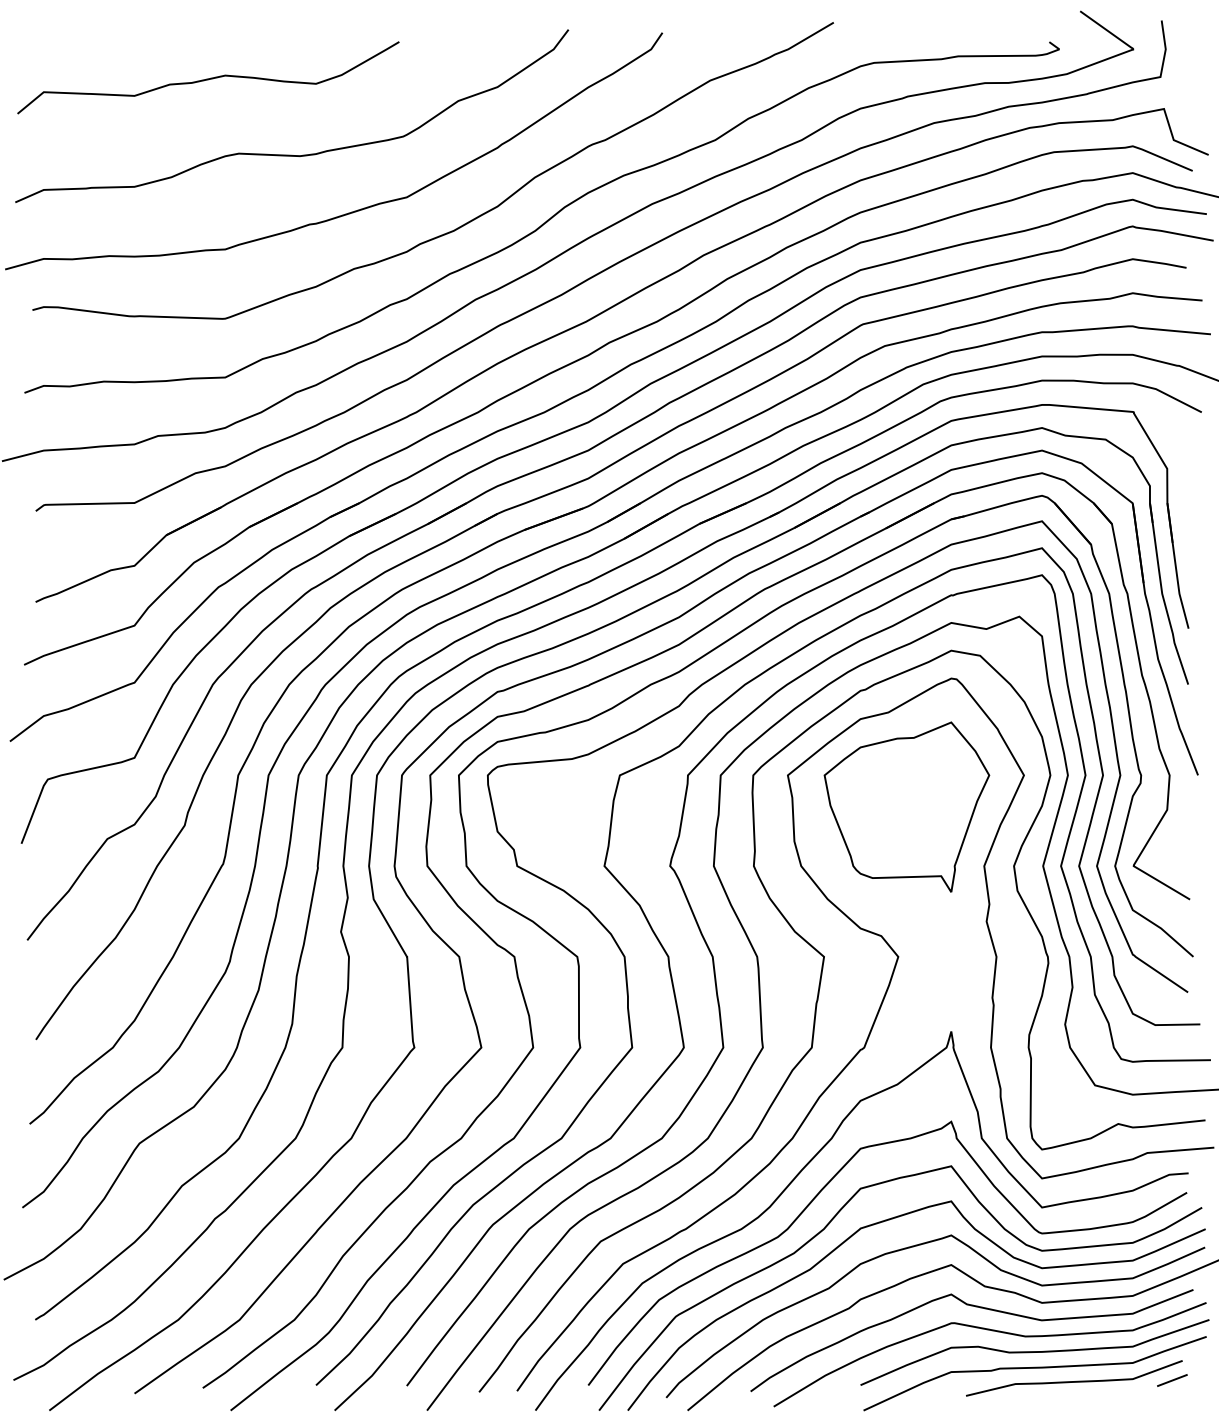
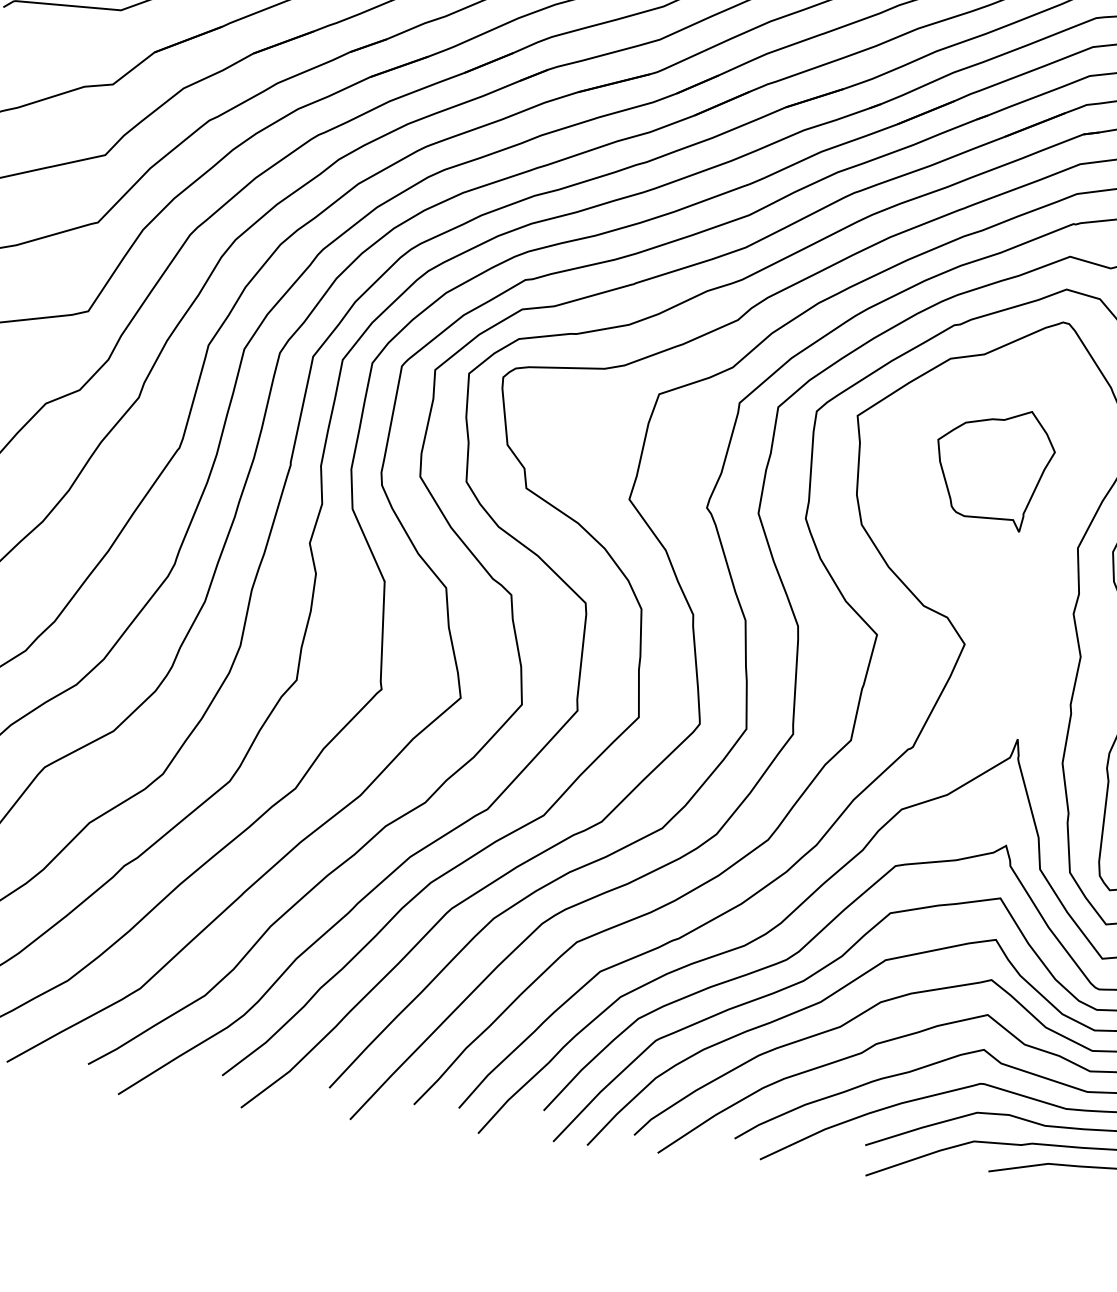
part: (906, 806) -> (993, 467), size x0.6

